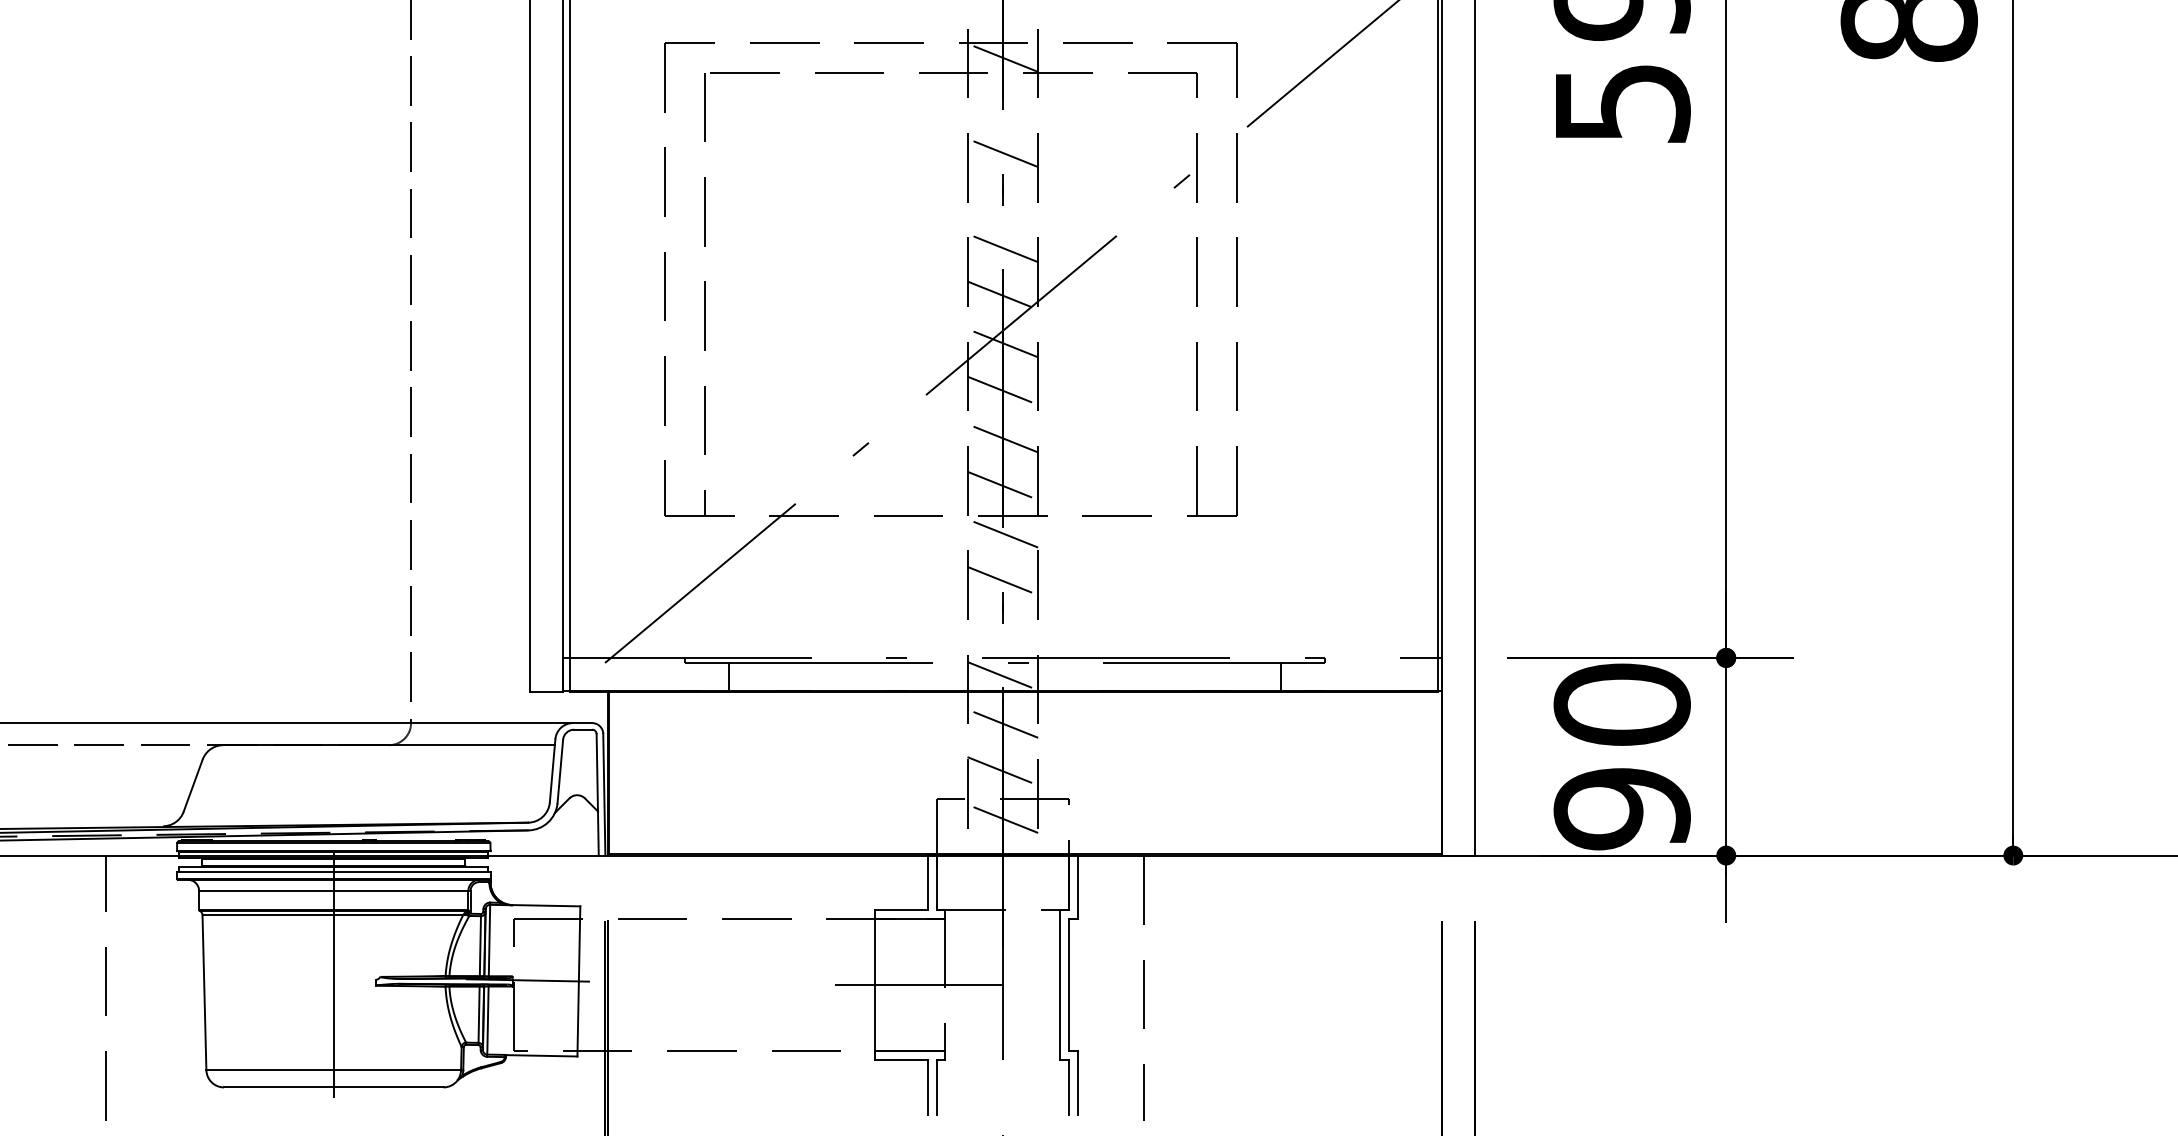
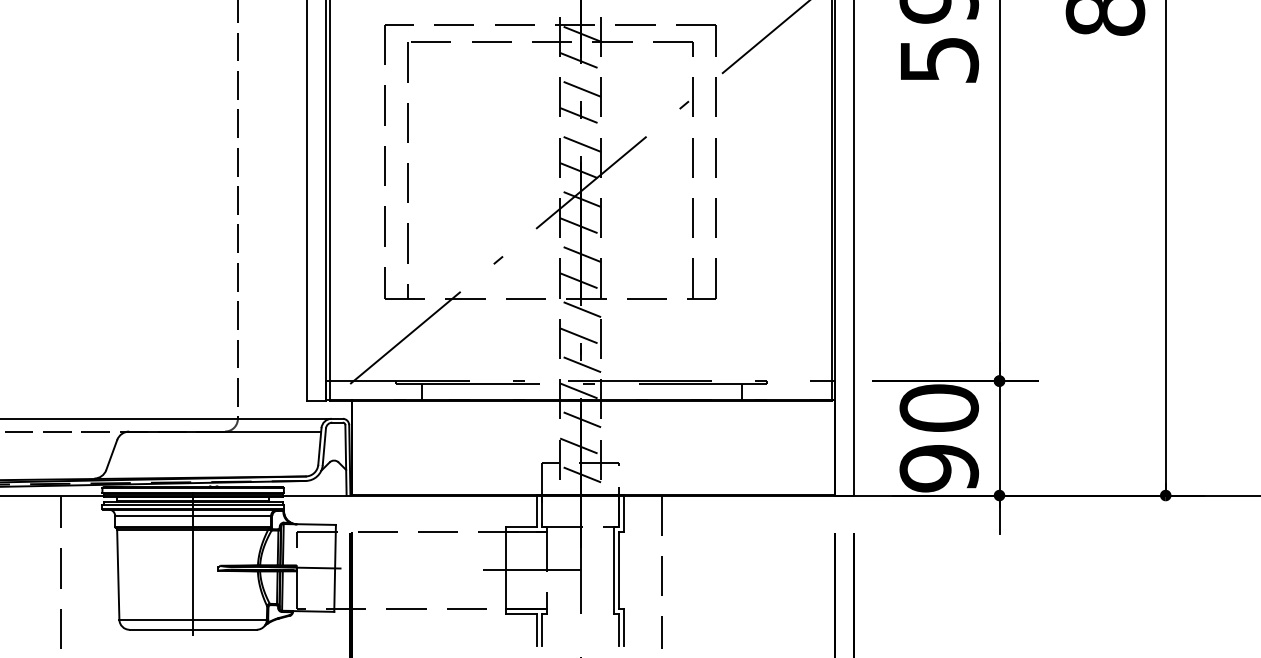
line: (1002, 104) -> (580, 60), added
line: (1002, 201) -> (580, 116), added
line: (1002, 627) -> (580, 363), added

